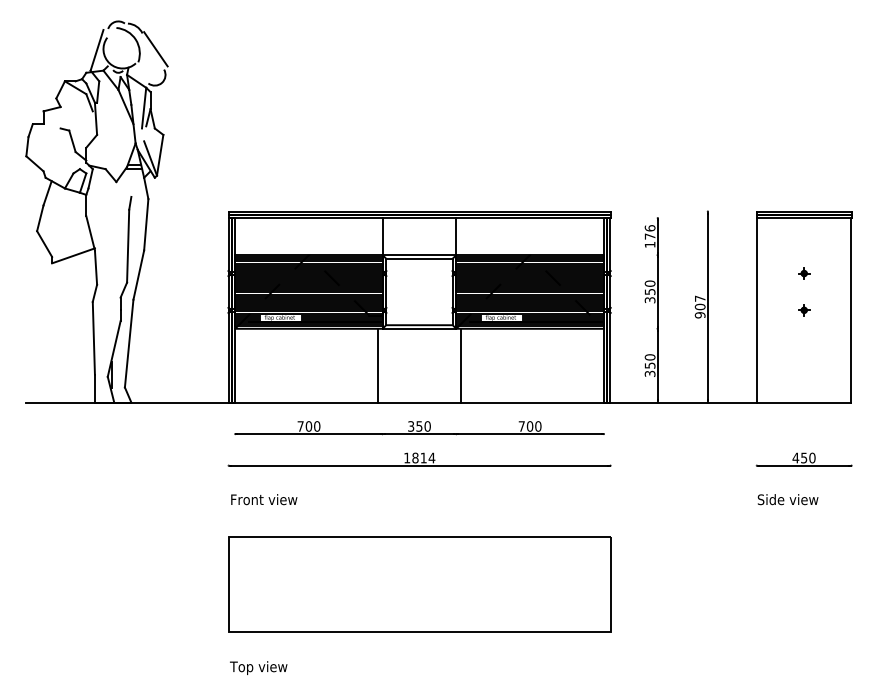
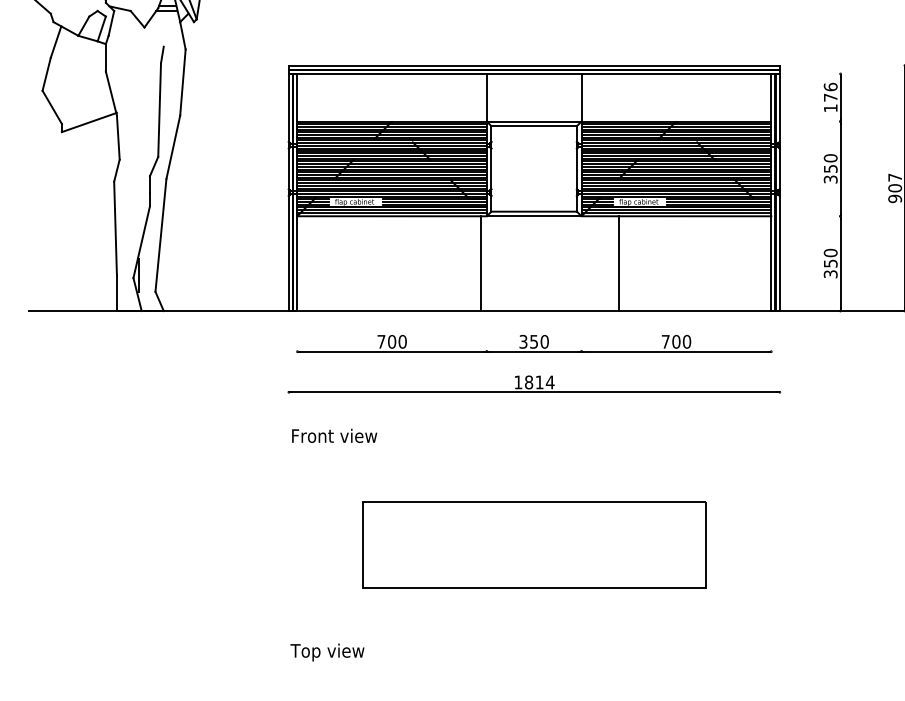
line: (460, 365) -> (619, 263), moved
part: (419, 584) -> (534, 545), size x0.7

